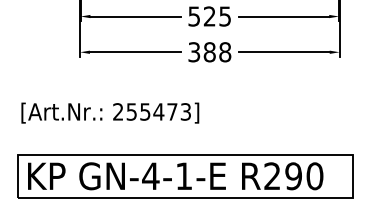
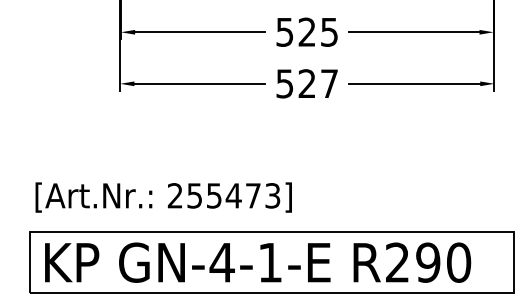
text: (210, 52) -> (308, 84), 388 -> 527
text: (110, 112) -> (164, 196), moved

